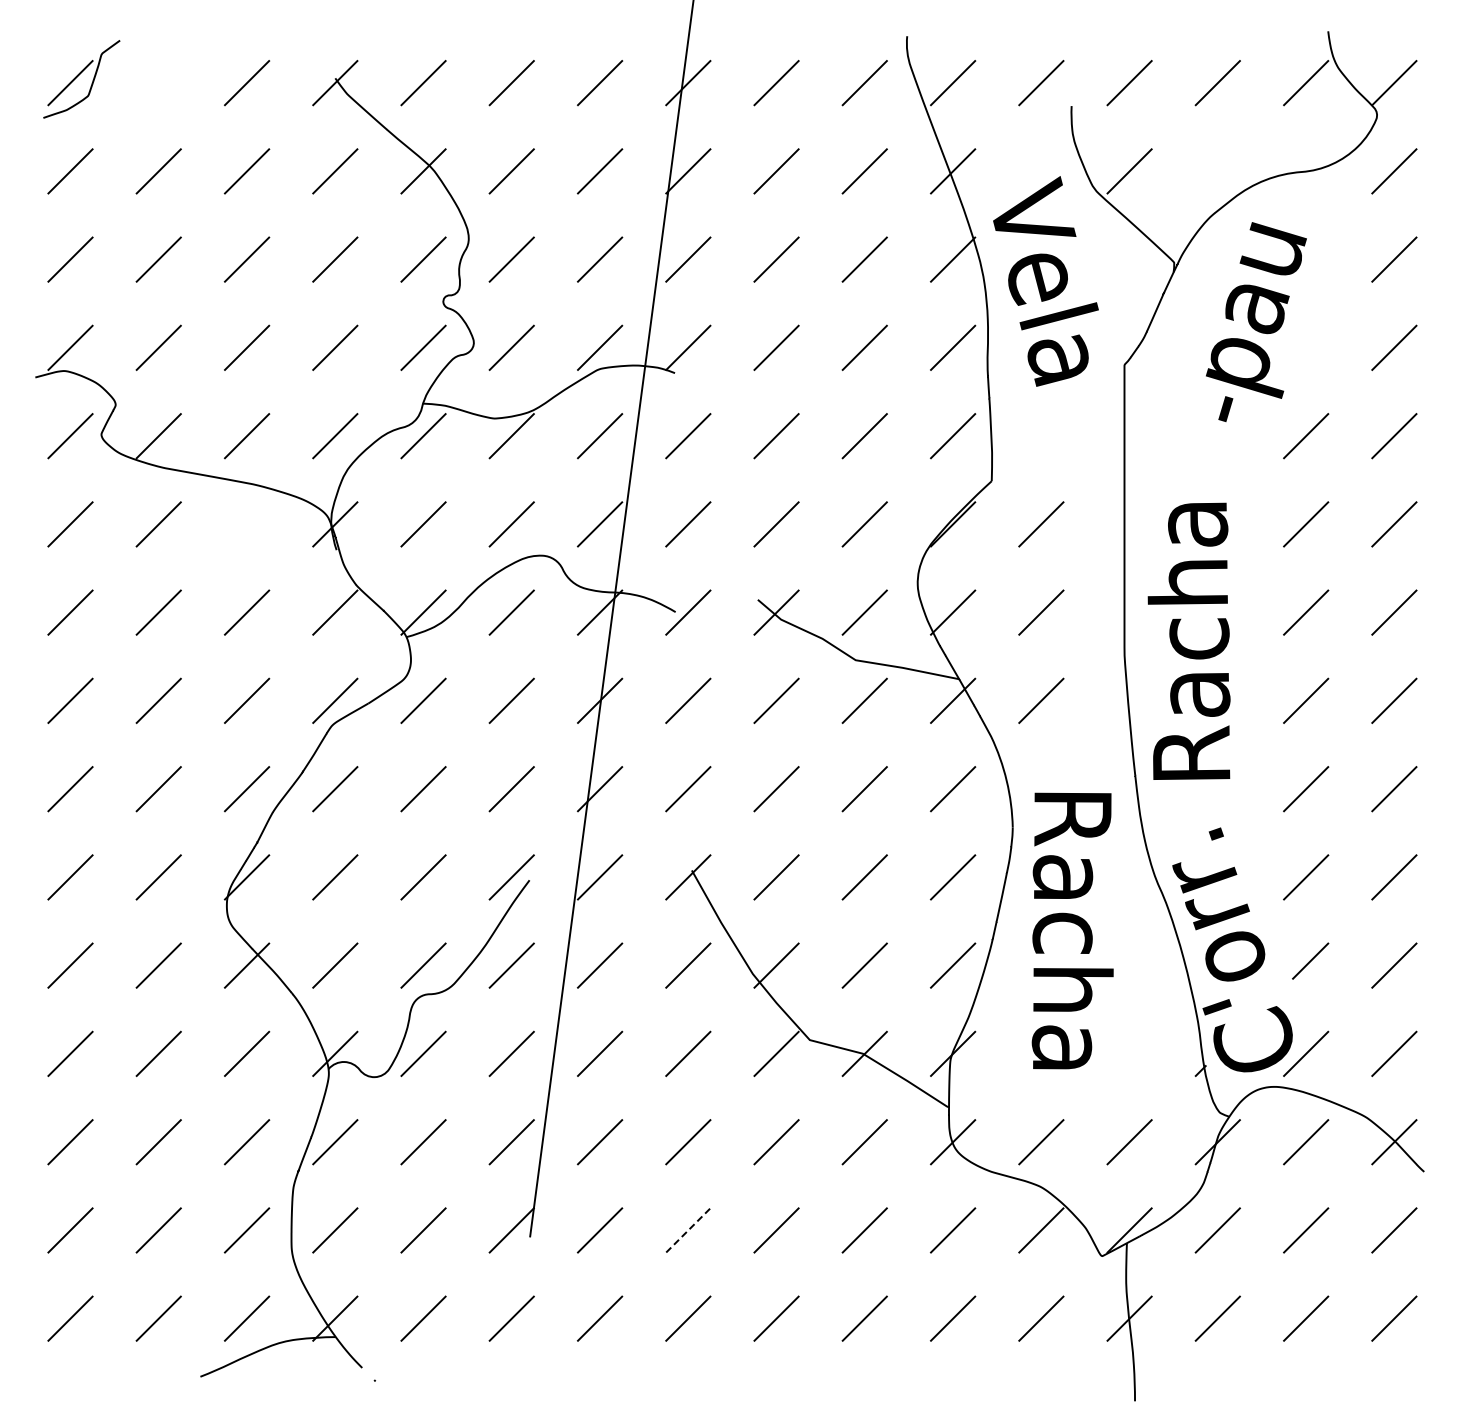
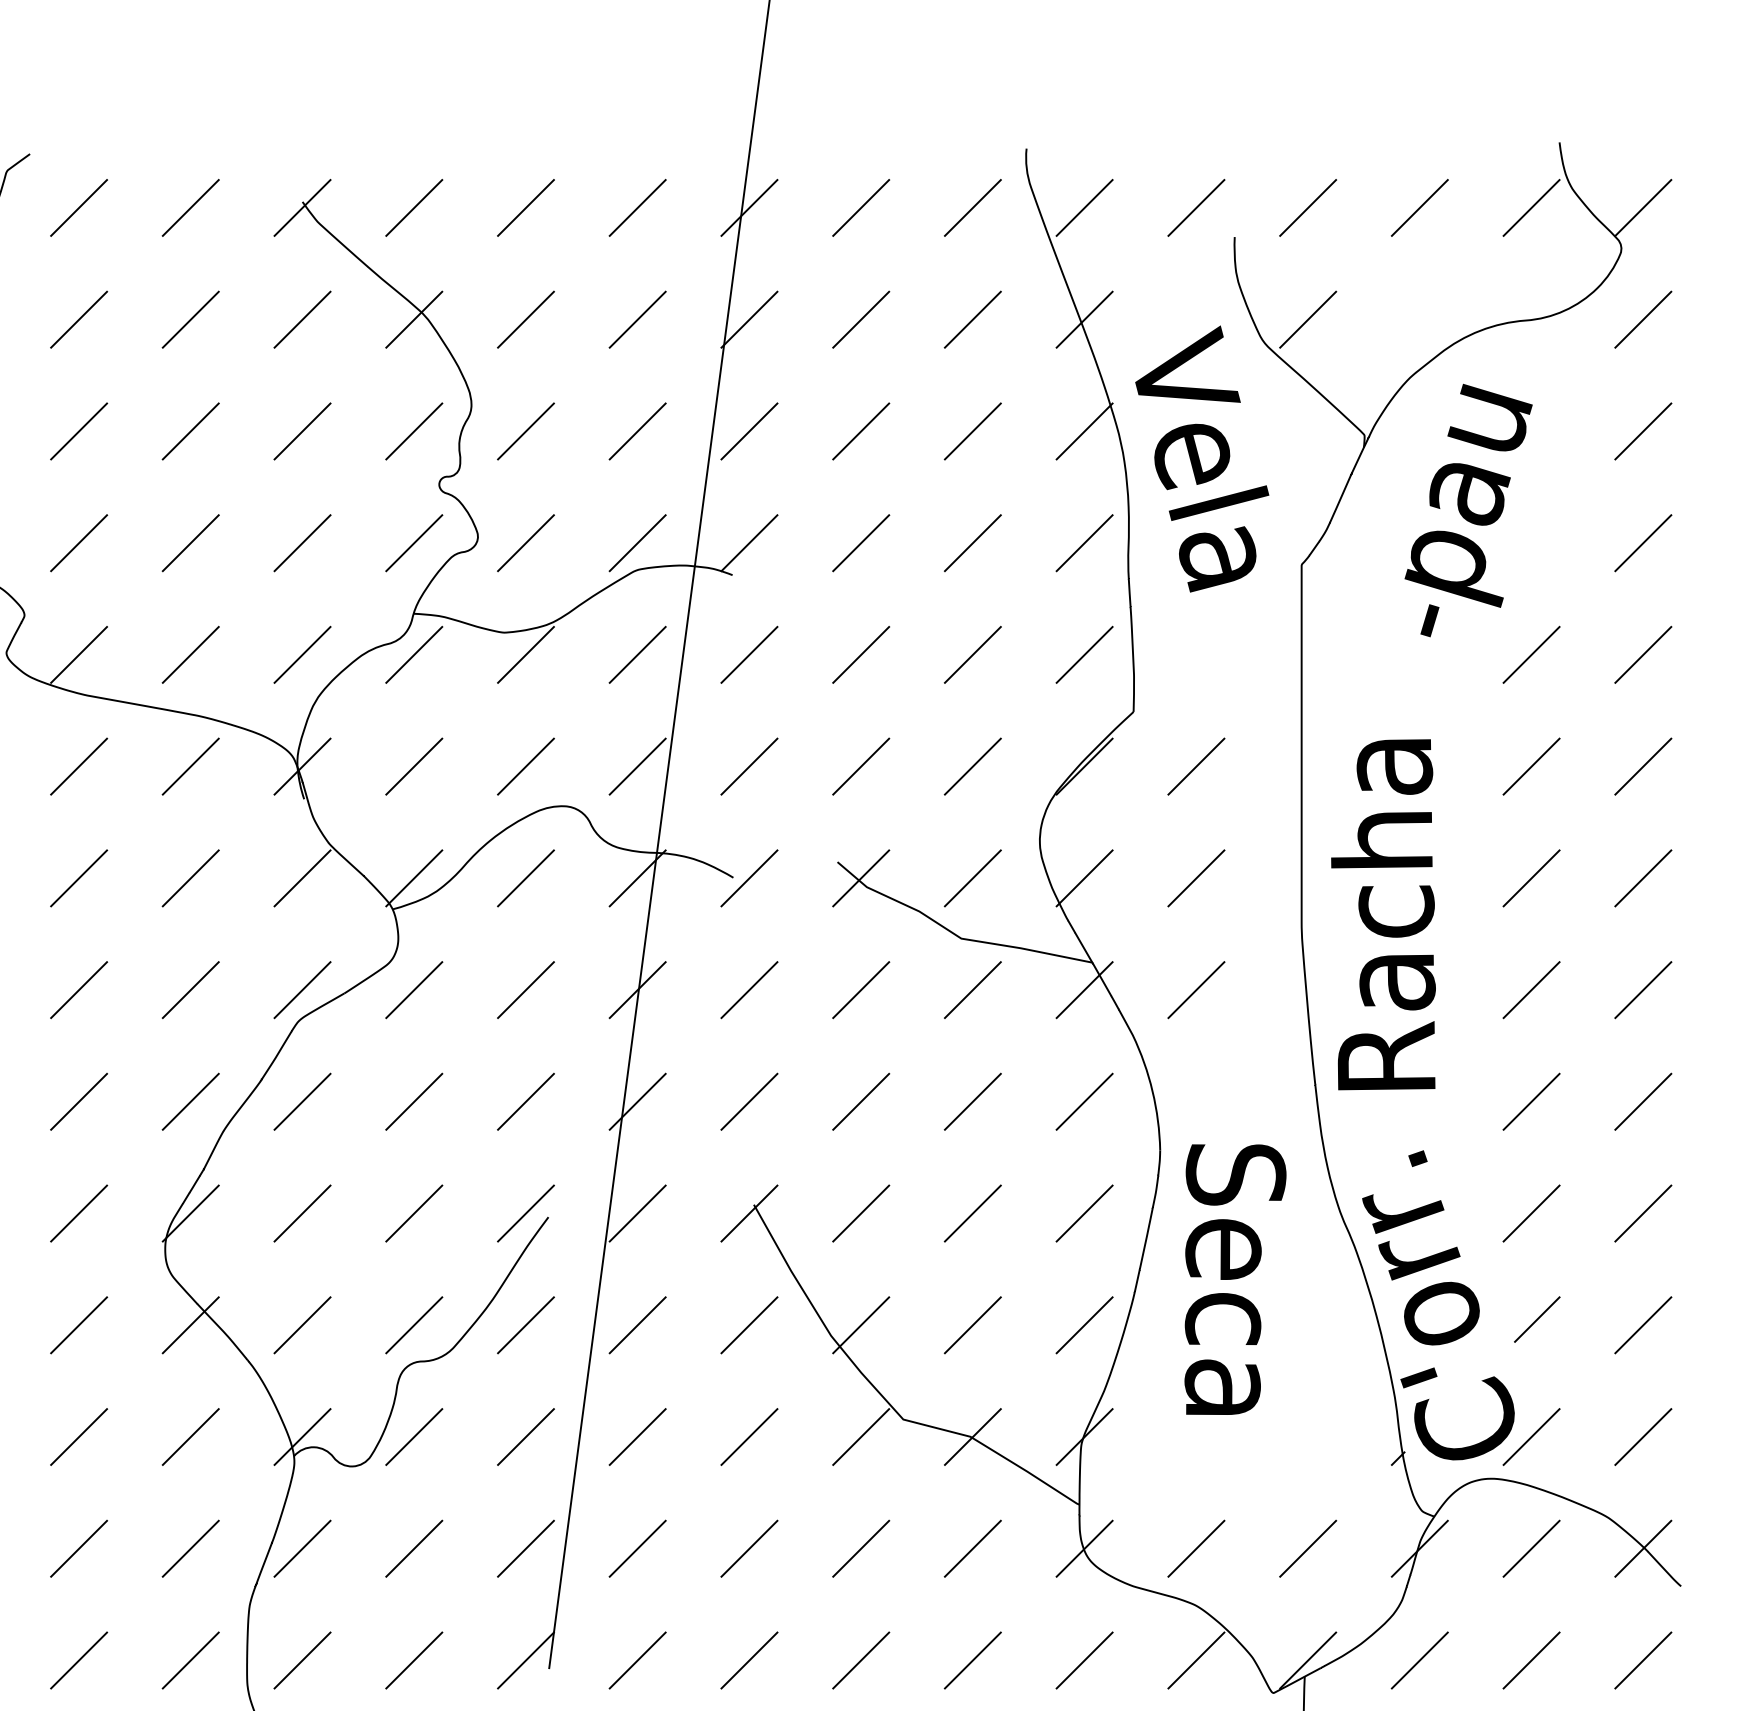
line: (158, 83) -> (78, 208), added
line: (246, 524) -> (190, 766), added
text: (1072, 930) -> (1235, 1280), Racha -> Seca
line: (688, 1230) -> (749, 1660), dashed -> solid

